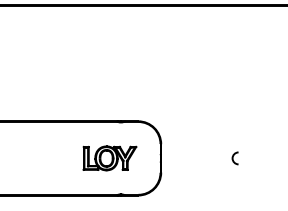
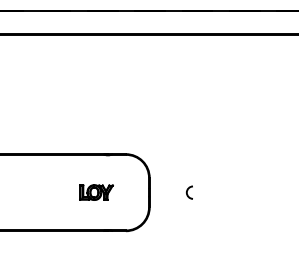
part: (109, 158) -> (96, 192), size x0.6
arc: (233, 158) -> (187, 192), moved

